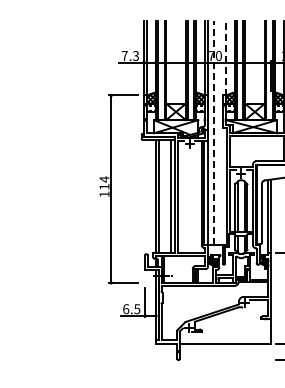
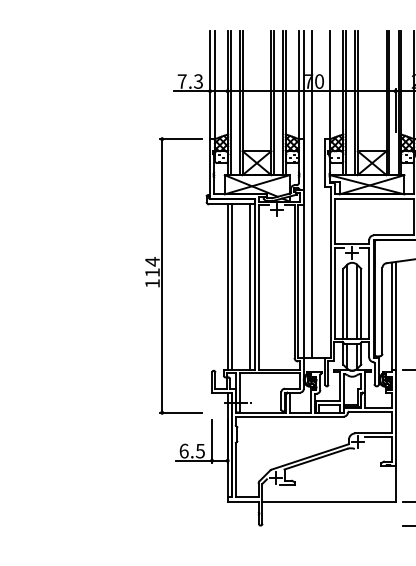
line: (226, 58) -> (330, 85), dashed -> solid
line: (213, 133) -> (311, 194), dashed -> solid

